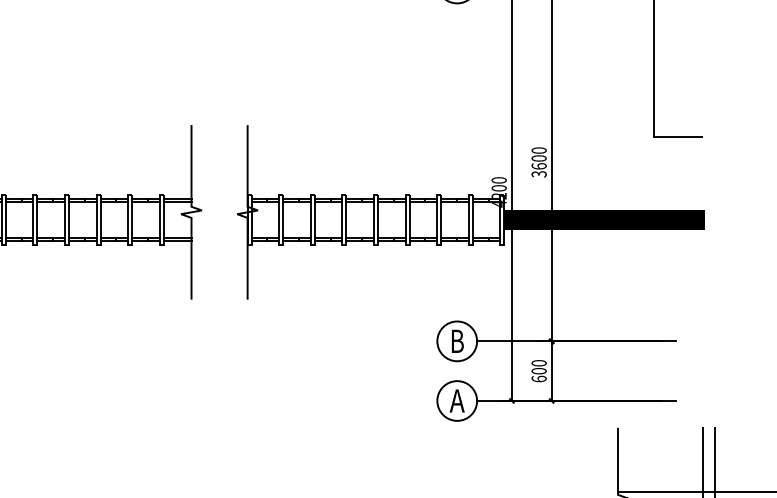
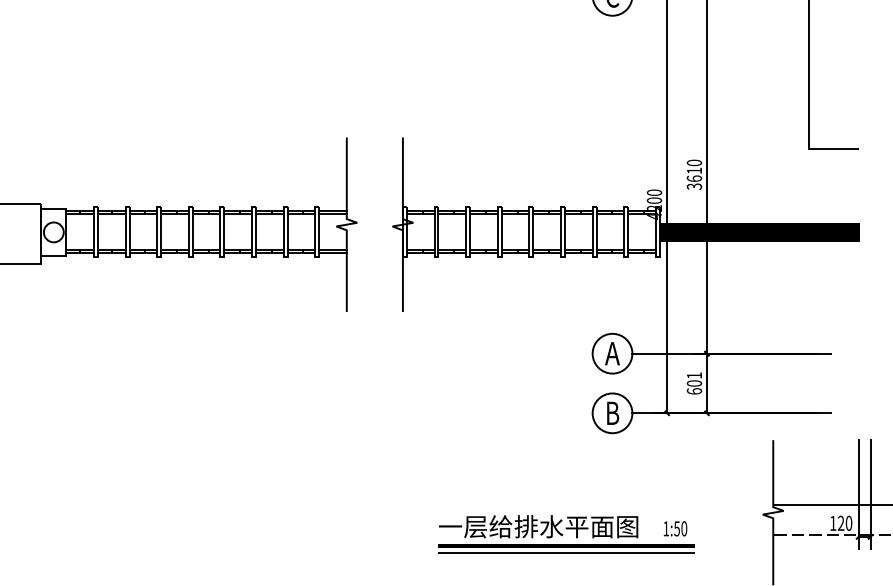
text: (539, 158) -> (694, 170), 3600 -> 3610
text: (457, 341) -> (612, 353), B -> A
text: (539, 363) -> (694, 375), 600 -> 601
text: (457, 400) -> (612, 412), A -> B

